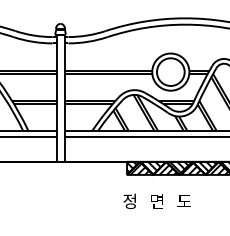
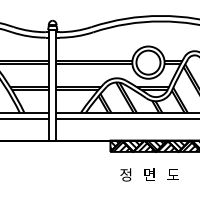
text: (157, 200) -> (149, 174), moved

